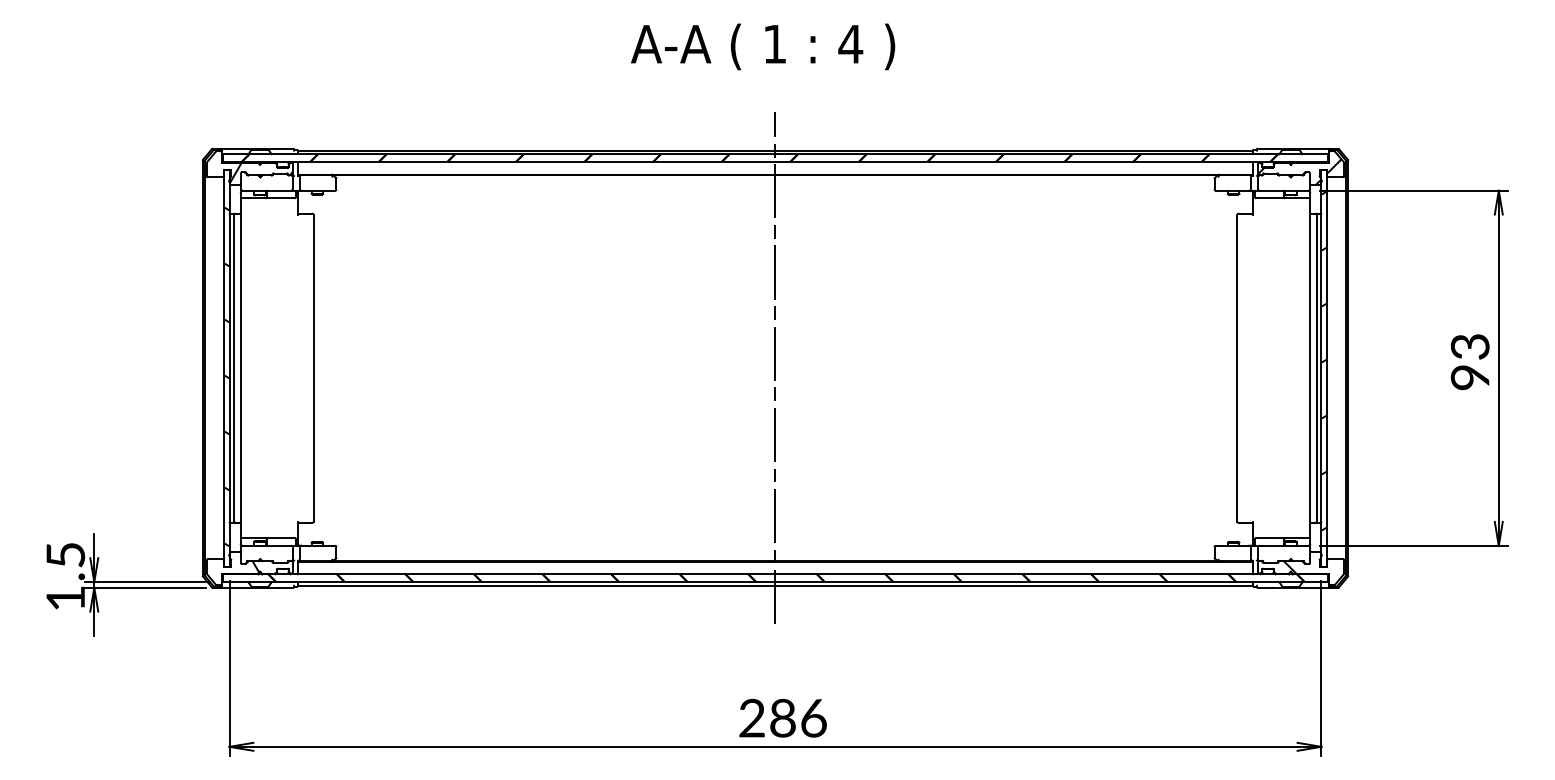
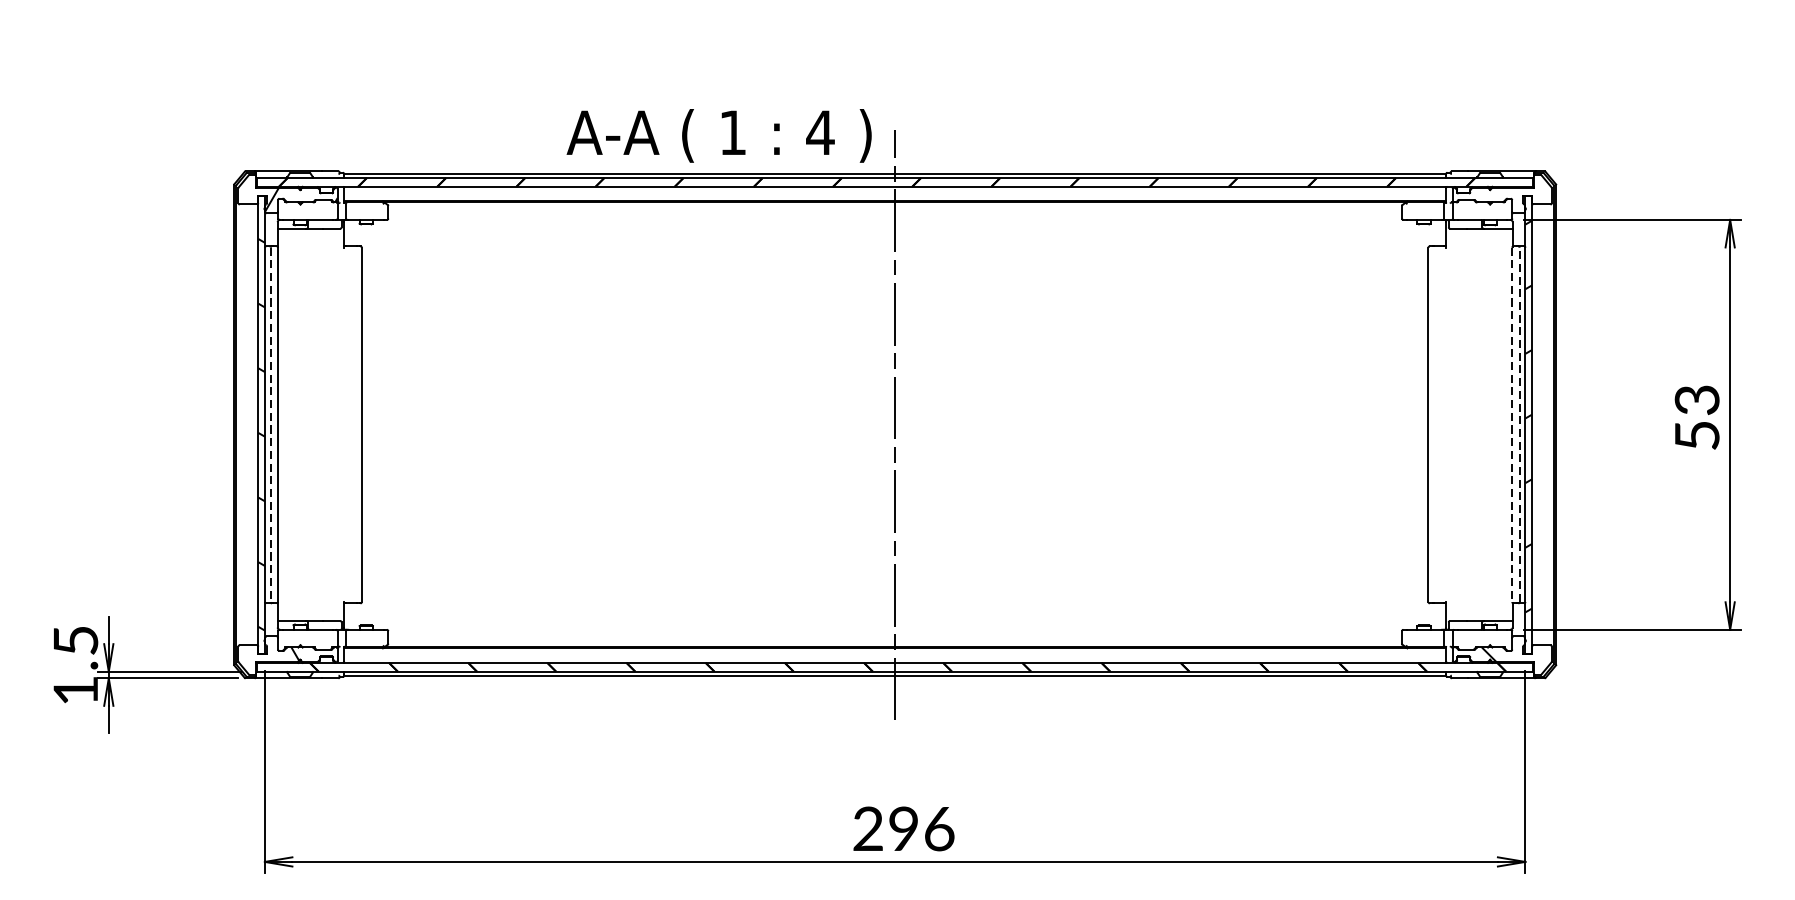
text: (763, 46) -> (719, 135), moved
hatch: (1299, 171) -> (1500, 197), removed
line: (1316, 367) -> (1519, 424), solid -> dashed
line: (234, 368) -> (270, 425), solid -> dashed
line: (1310, 368) -> (1512, 425), solid -> dashed
text: (1469, 377) -> (1696, 435), 93 -> 53
text: (782, 719) -> (903, 830), 286 -> 296

